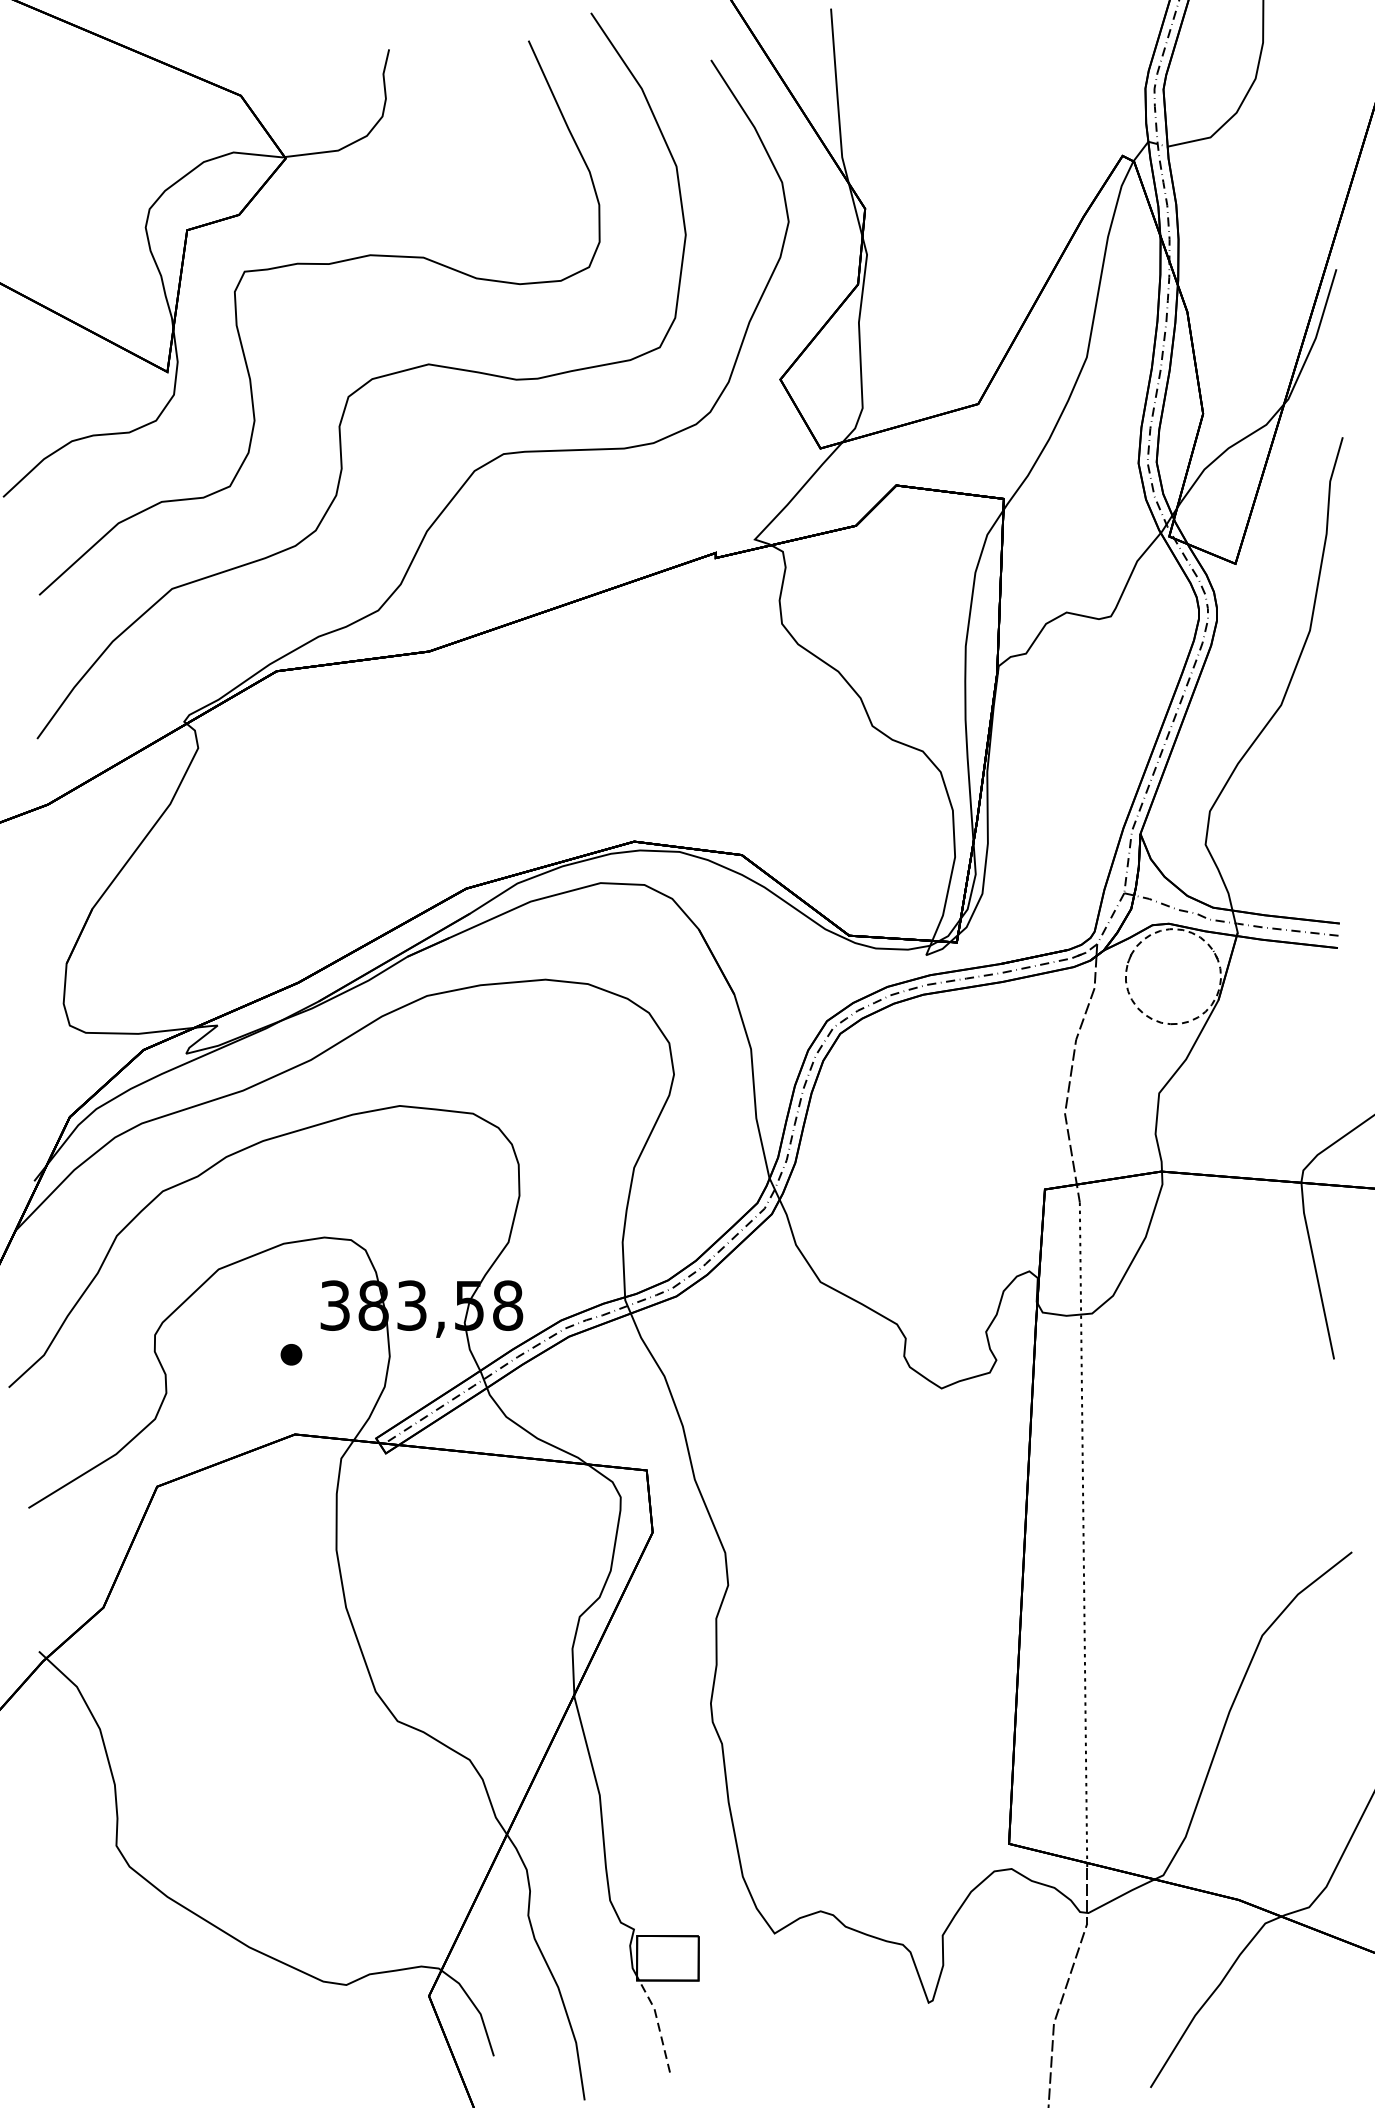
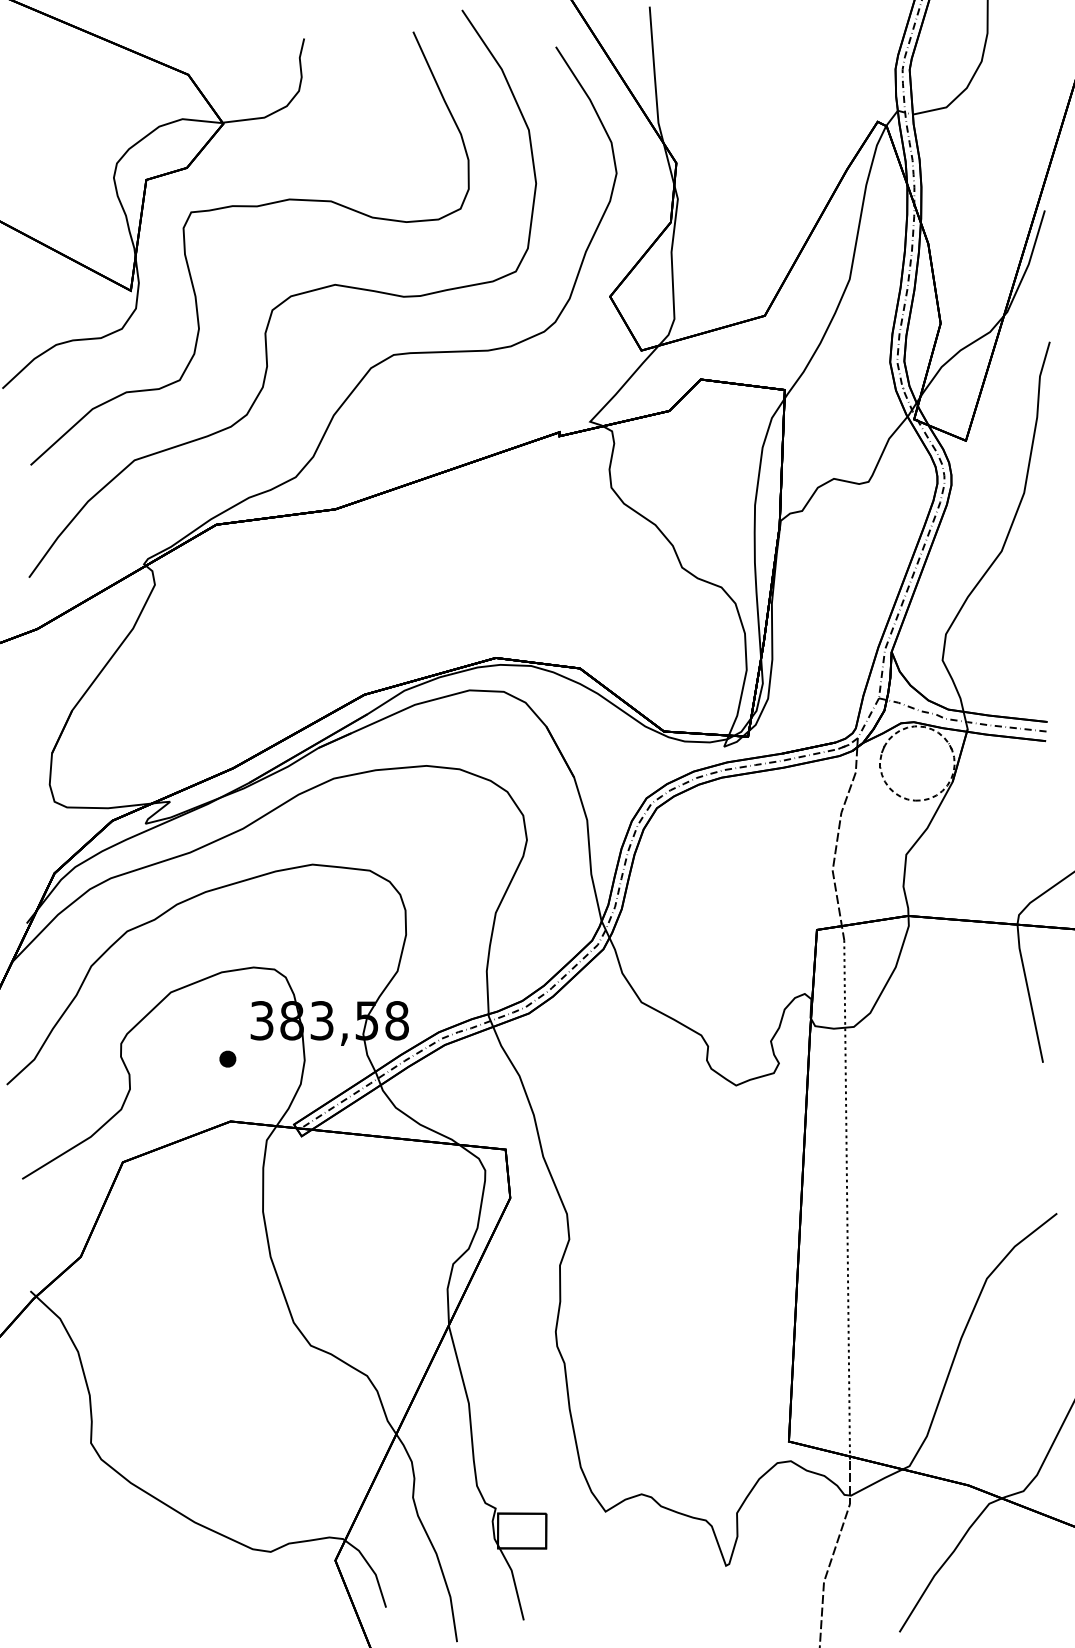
line: (658, 2022) -> (514, 1581), dashed -> solid

